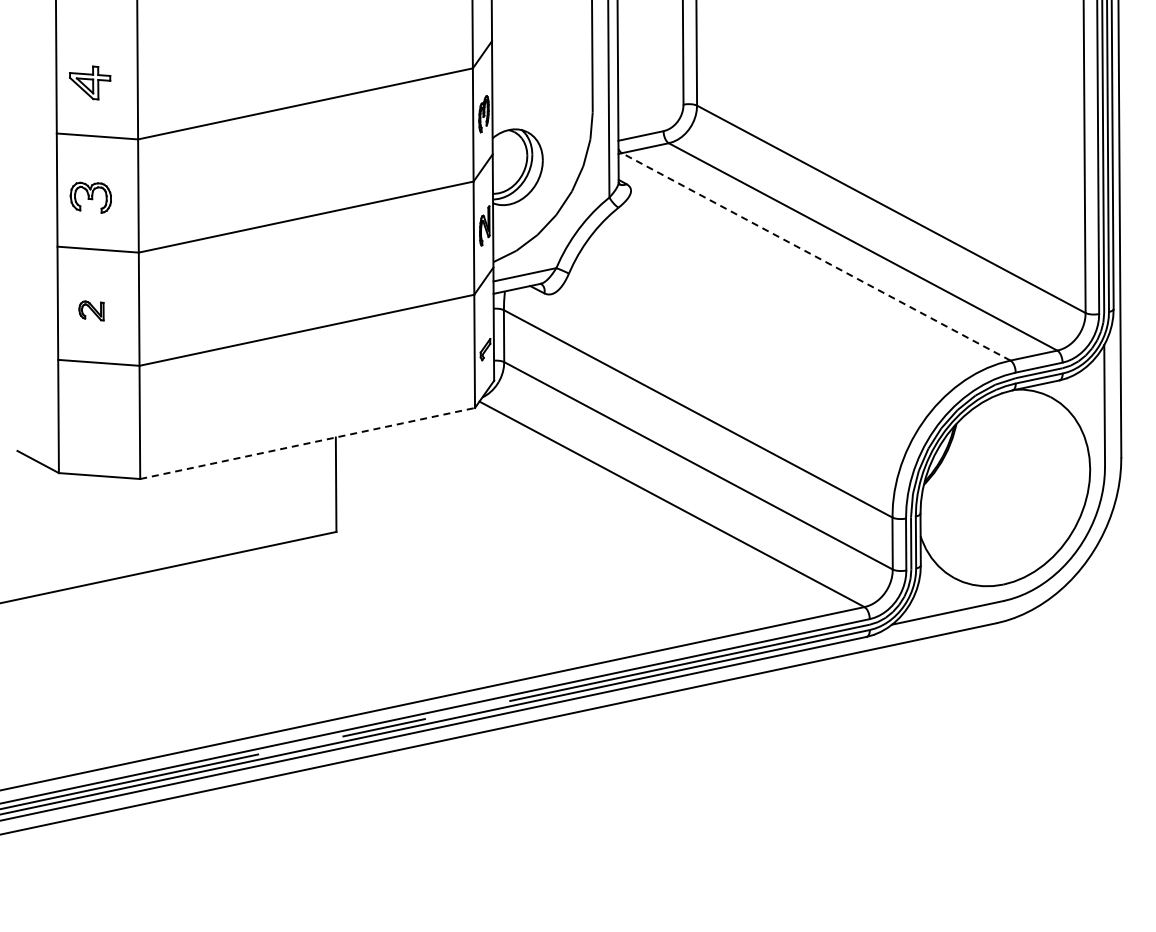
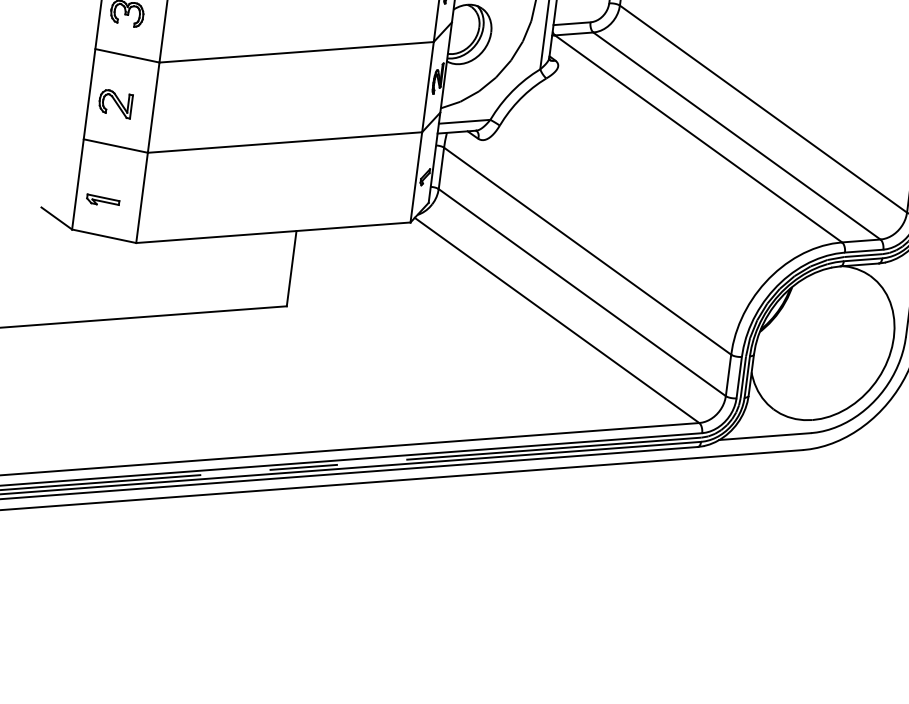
line: (815, 256) -> (698, 138), dashed -> solid
part: (91, 310) -> (115, 103), size x1.67
part: (92, 432) -> (103, 200), added
line: (308, 443) -> (274, 232), dashed -> solid

